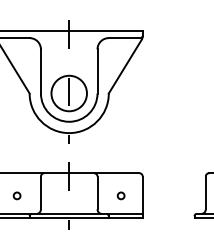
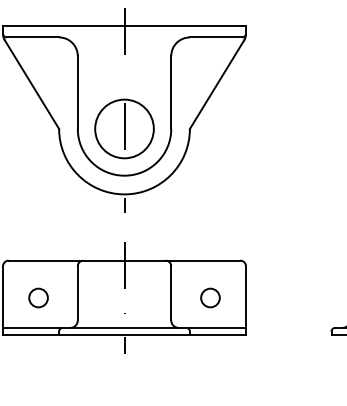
circle: (16, 195) -> (37, 297), size x1.67
circle: (120, 195) -> (209, 297), size x1.67

